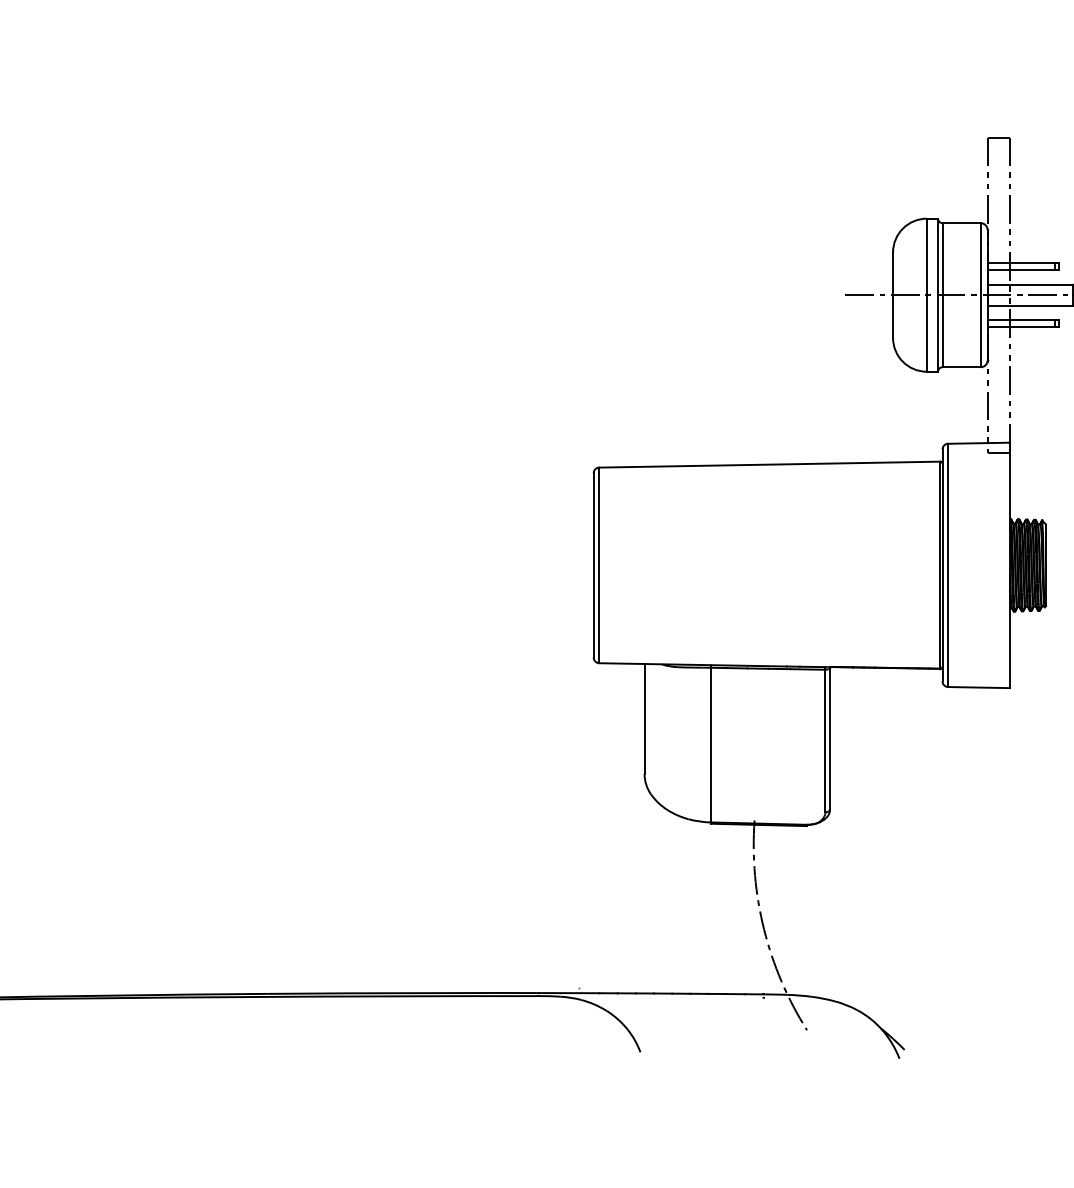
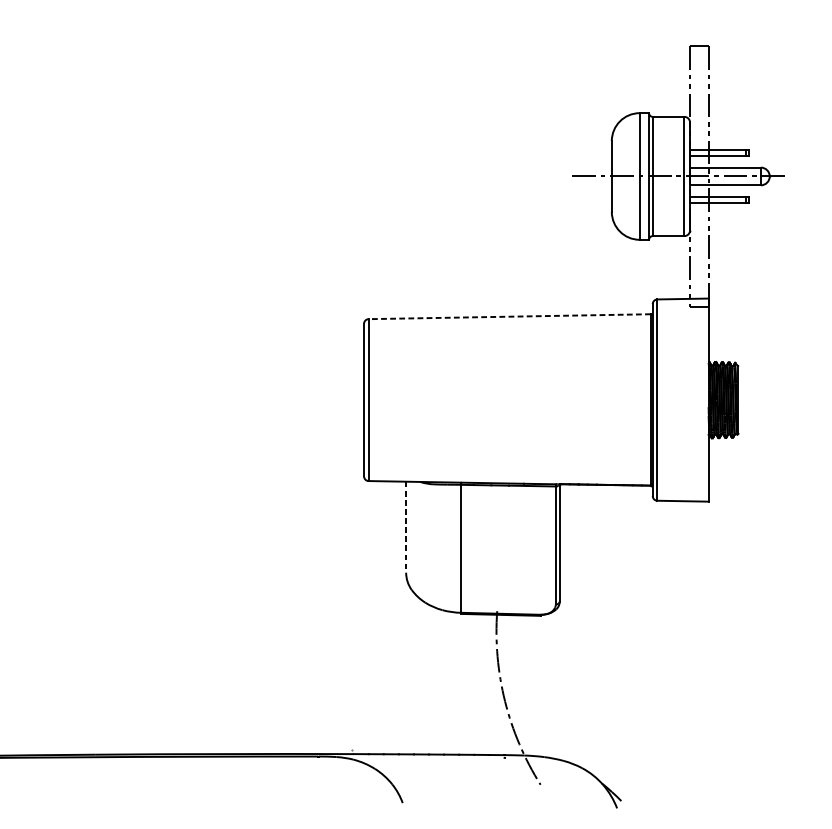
line: (769, 464) -> (509, 316), solid -> dashed
line: (644, 718) -> (406, 526), solid -> dashed

